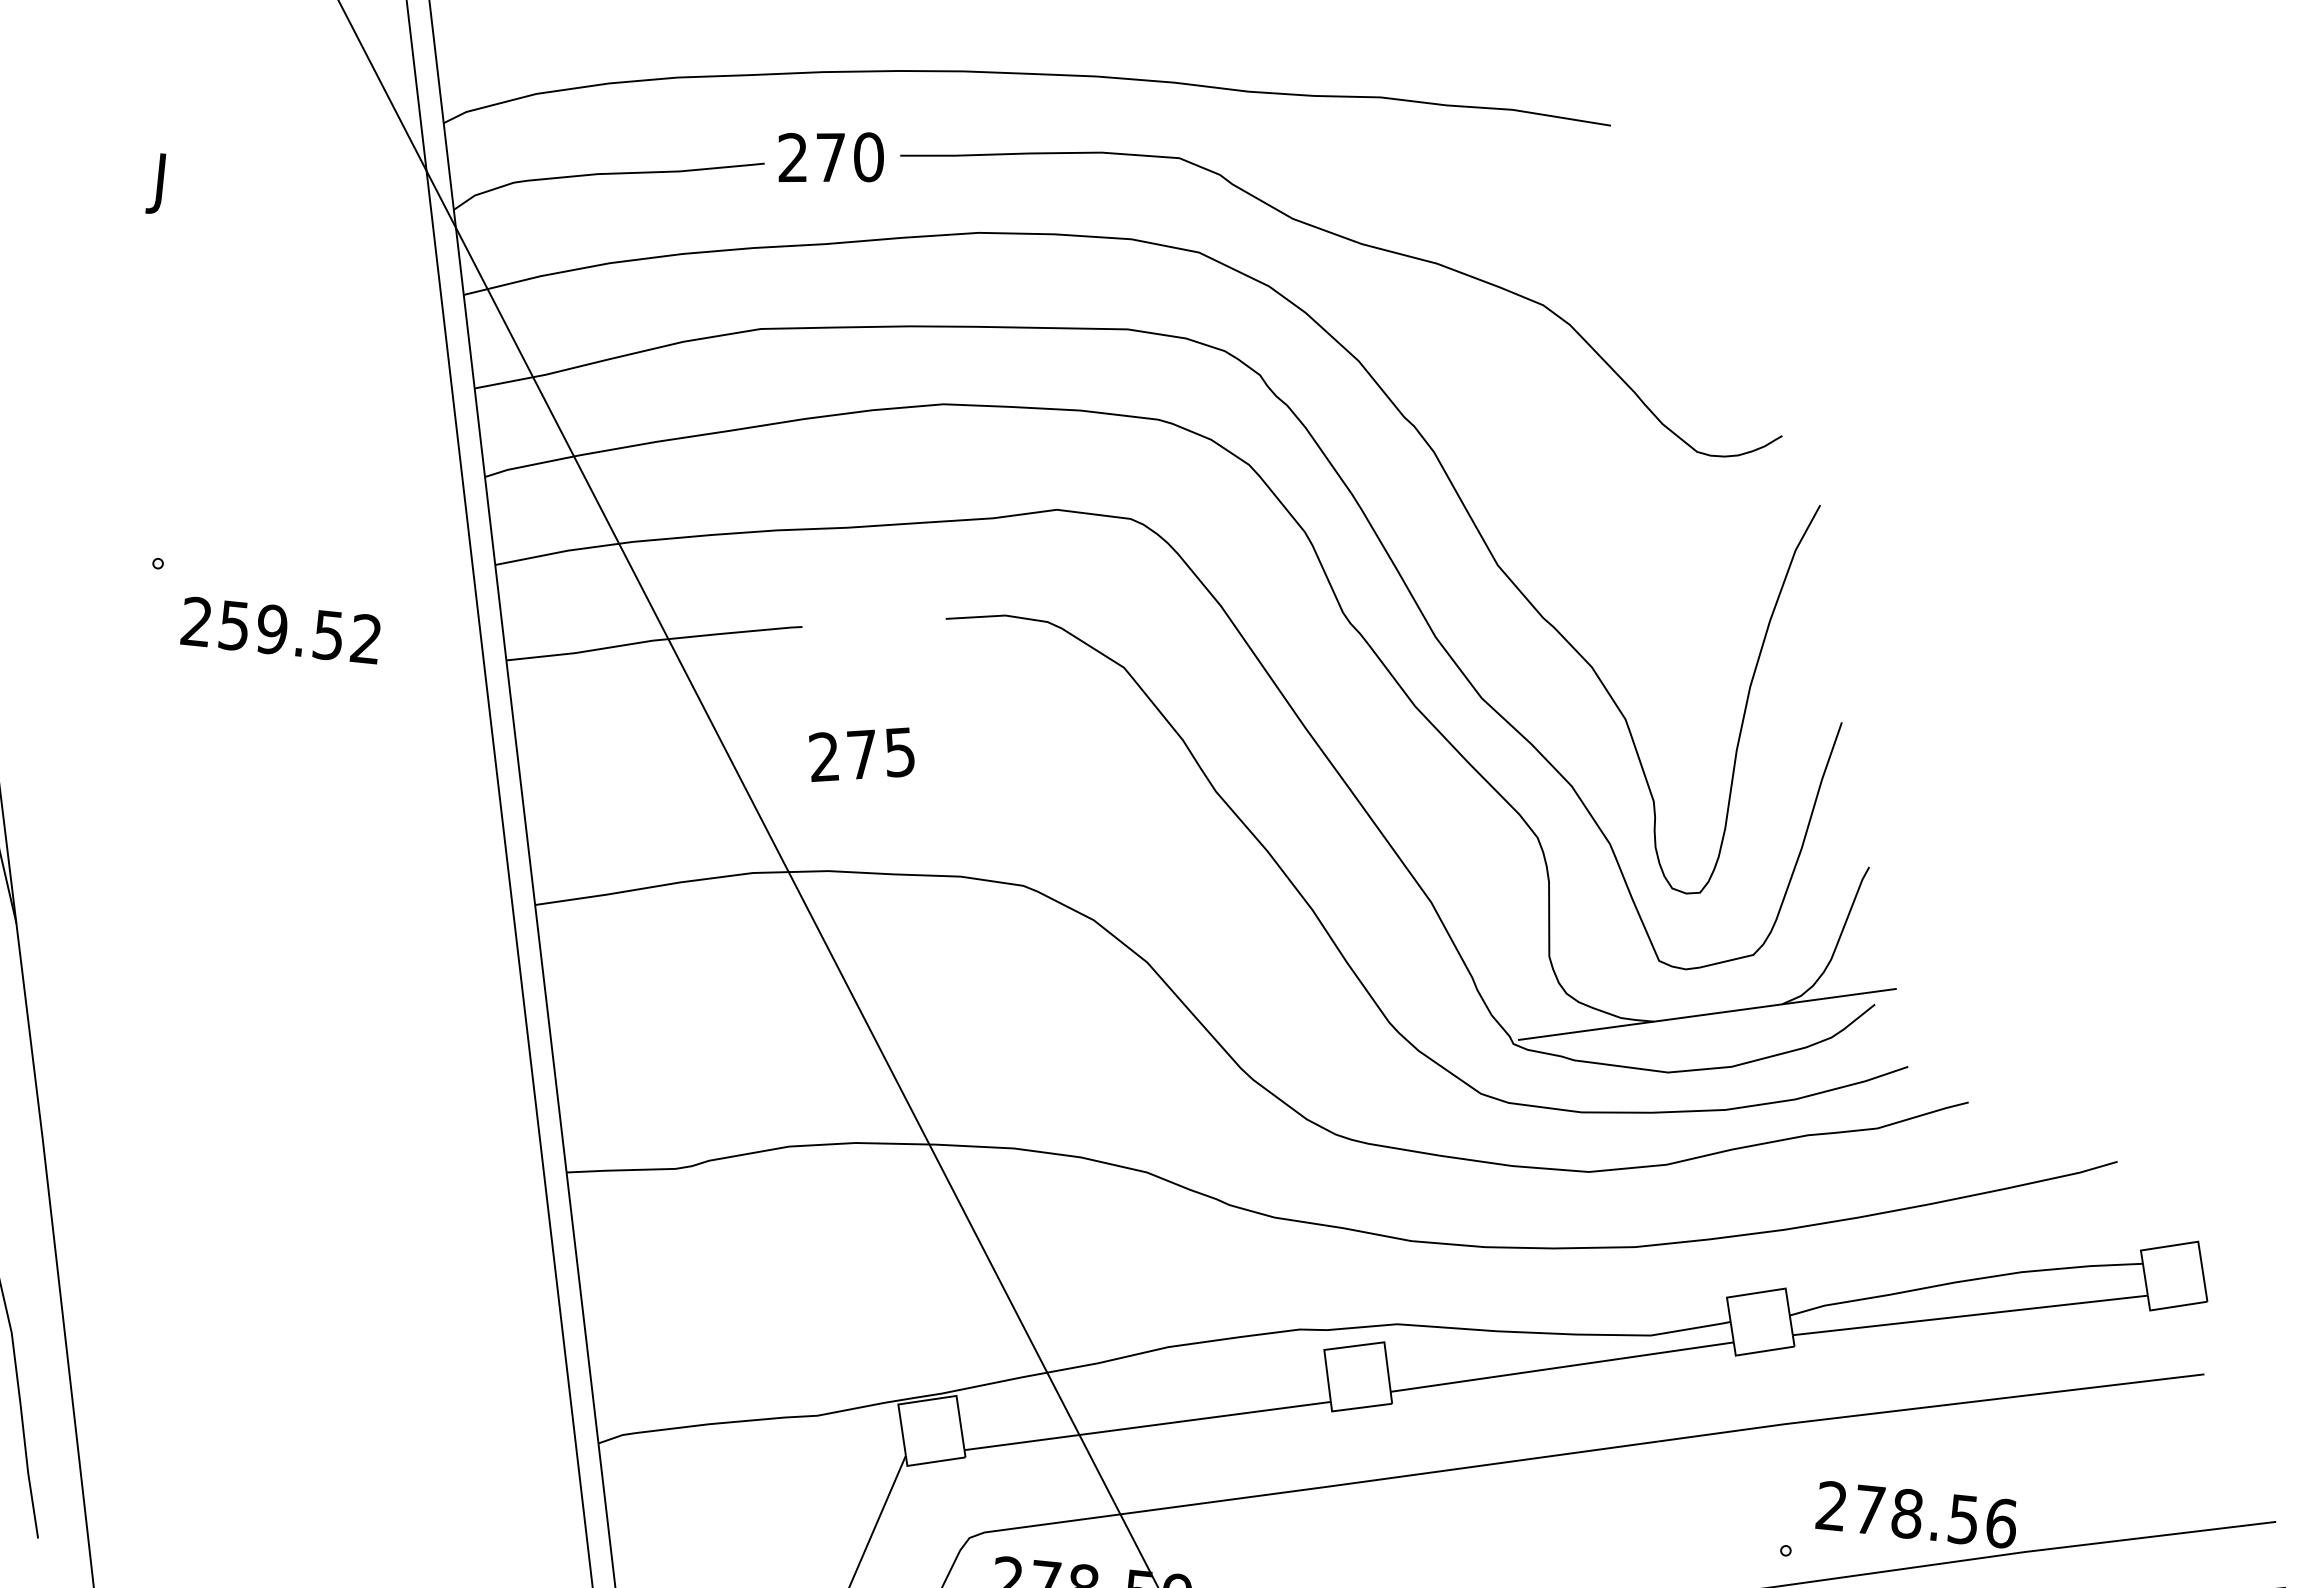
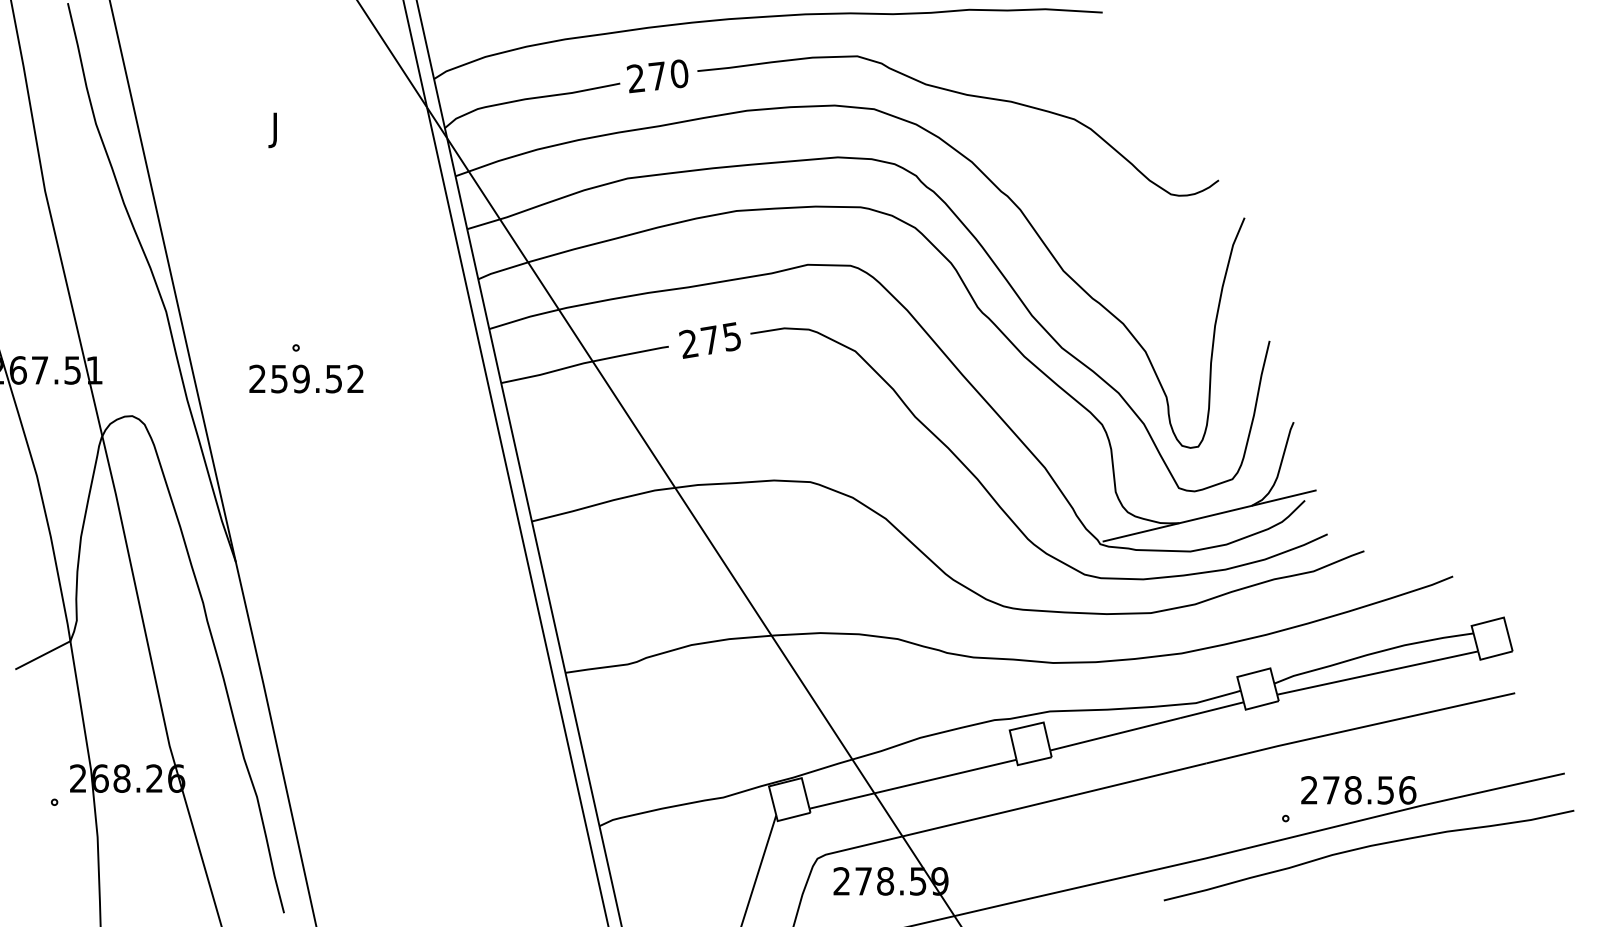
text: (281, 629) -> (306, 378), moved
text: (860, 754) -> (709, 340), moved

